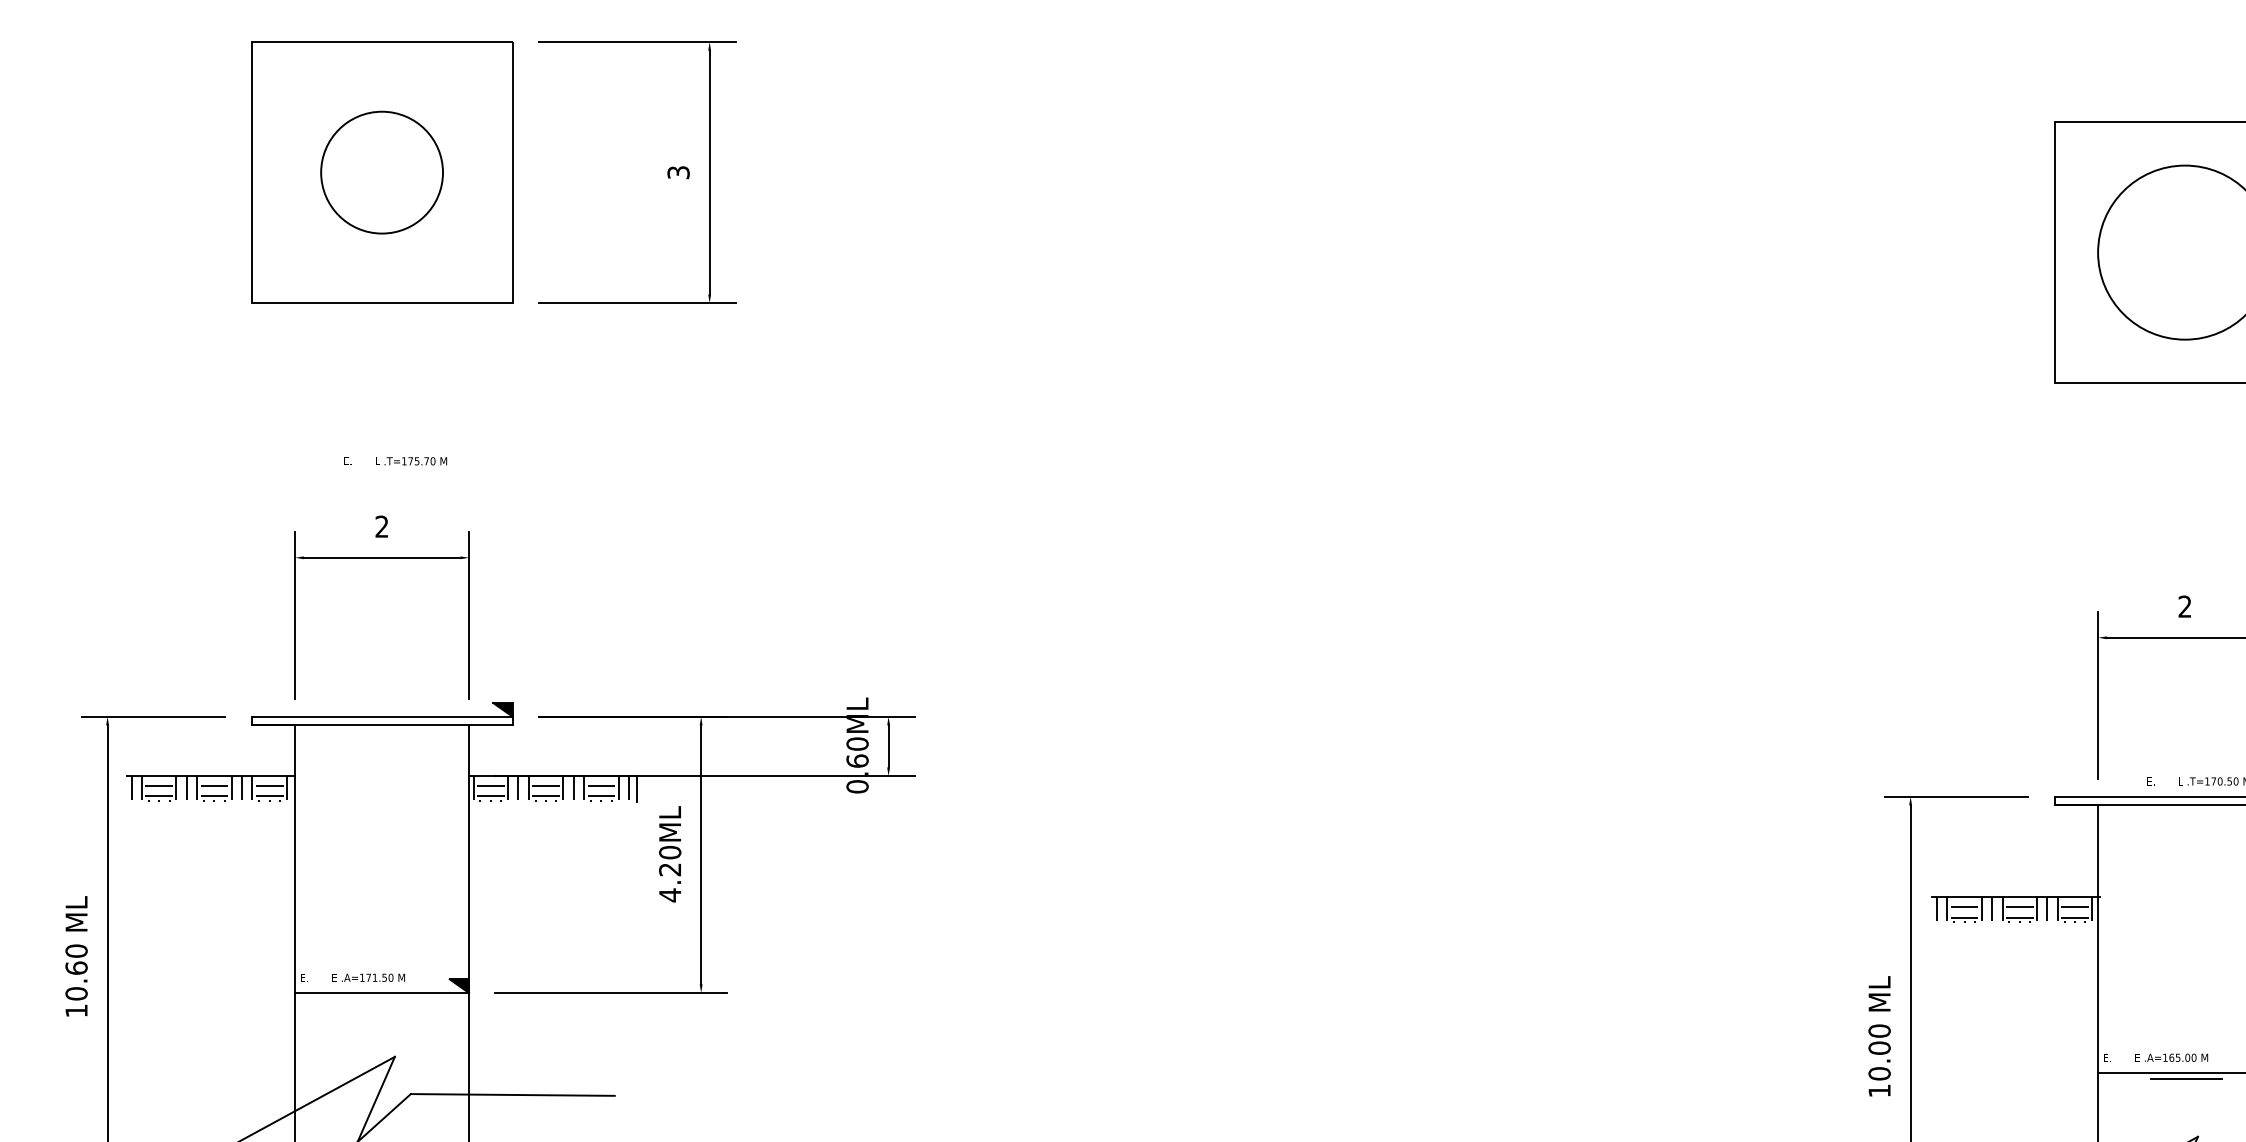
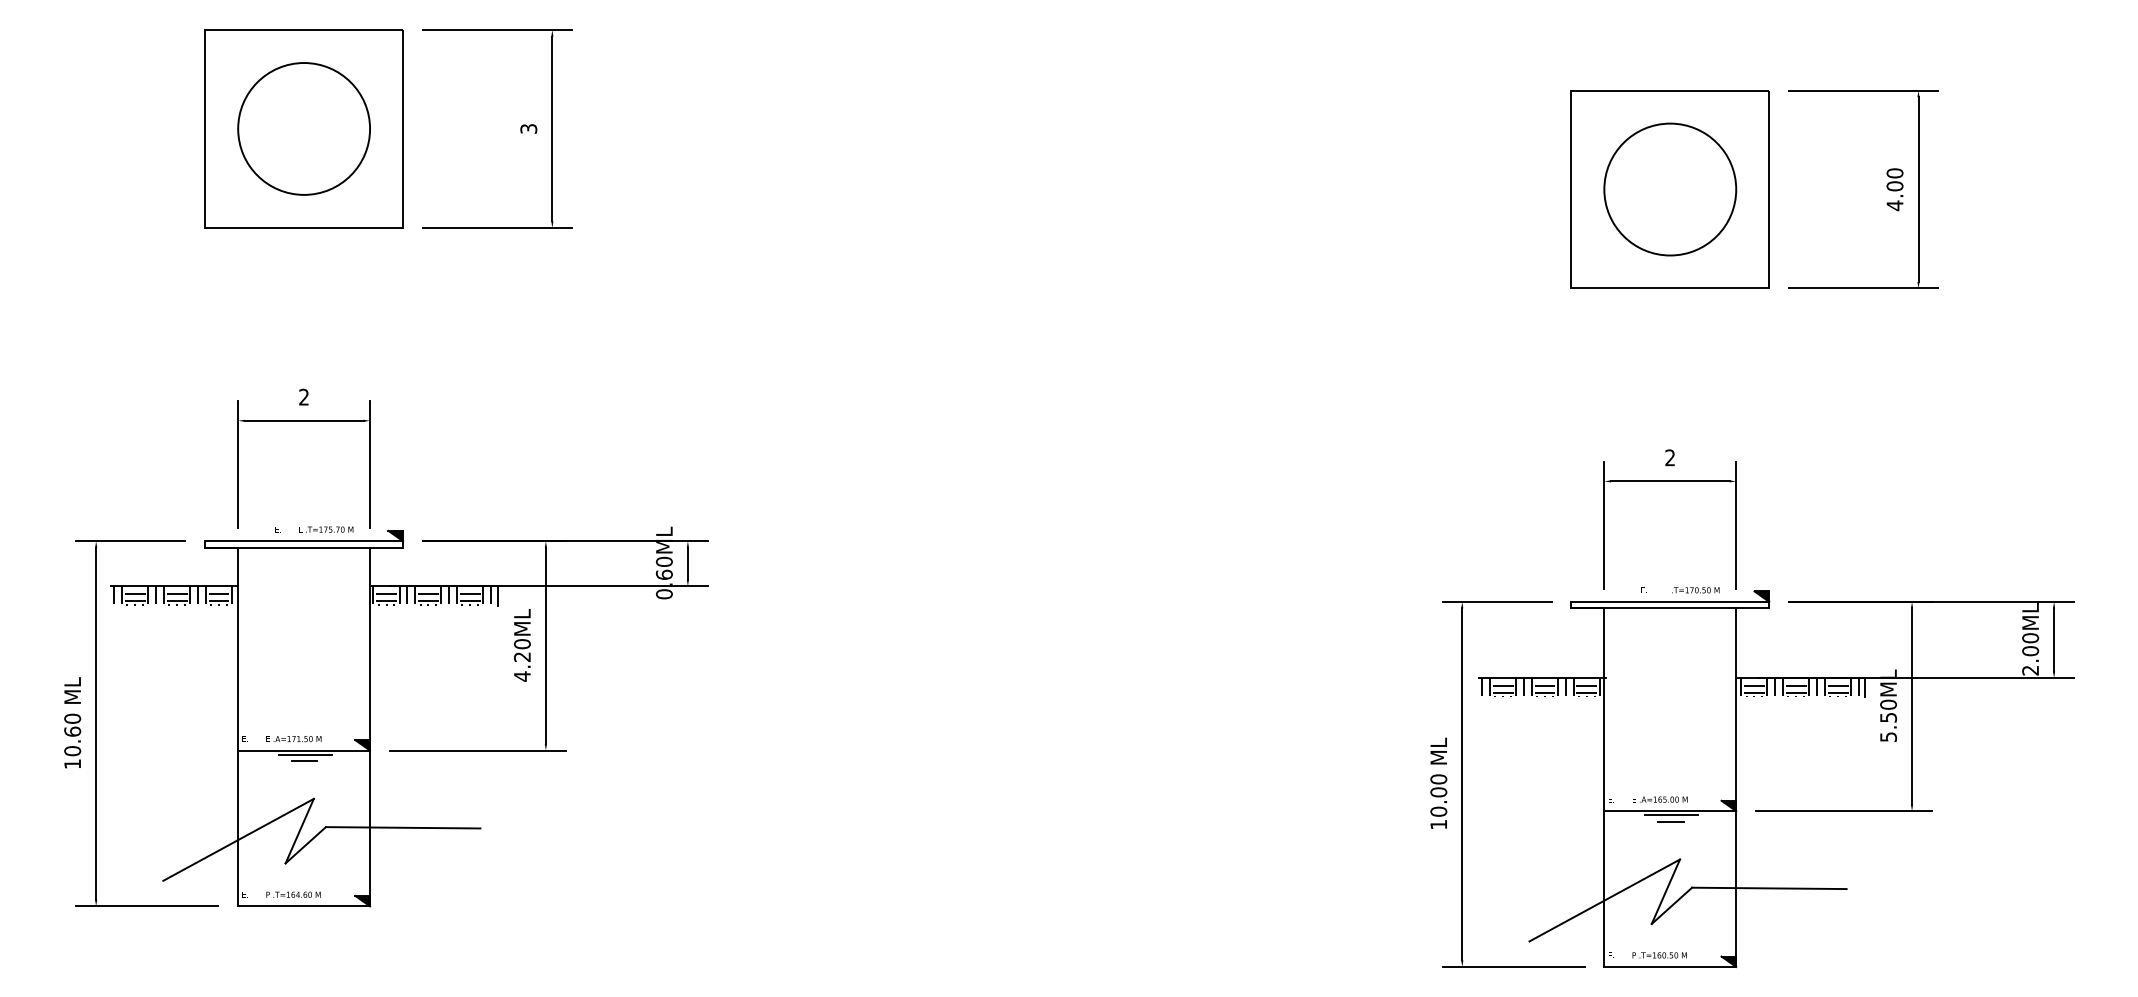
circle: (382, 172) -> (304, 128), size x1.43
text: (395, 461) -> (314, 529), moved
line: (383, 998) -> (305, 754), added
line: (382, 1007) -> (304, 761), added
line: (2185, 1086) -> (1670, 821), added

